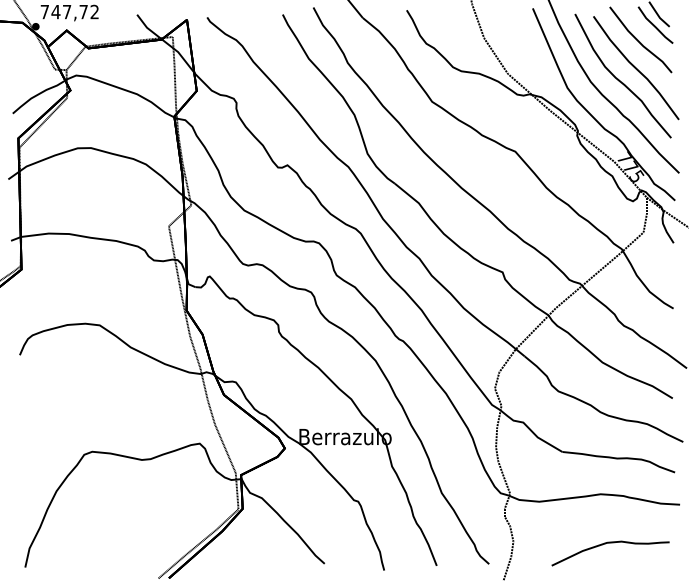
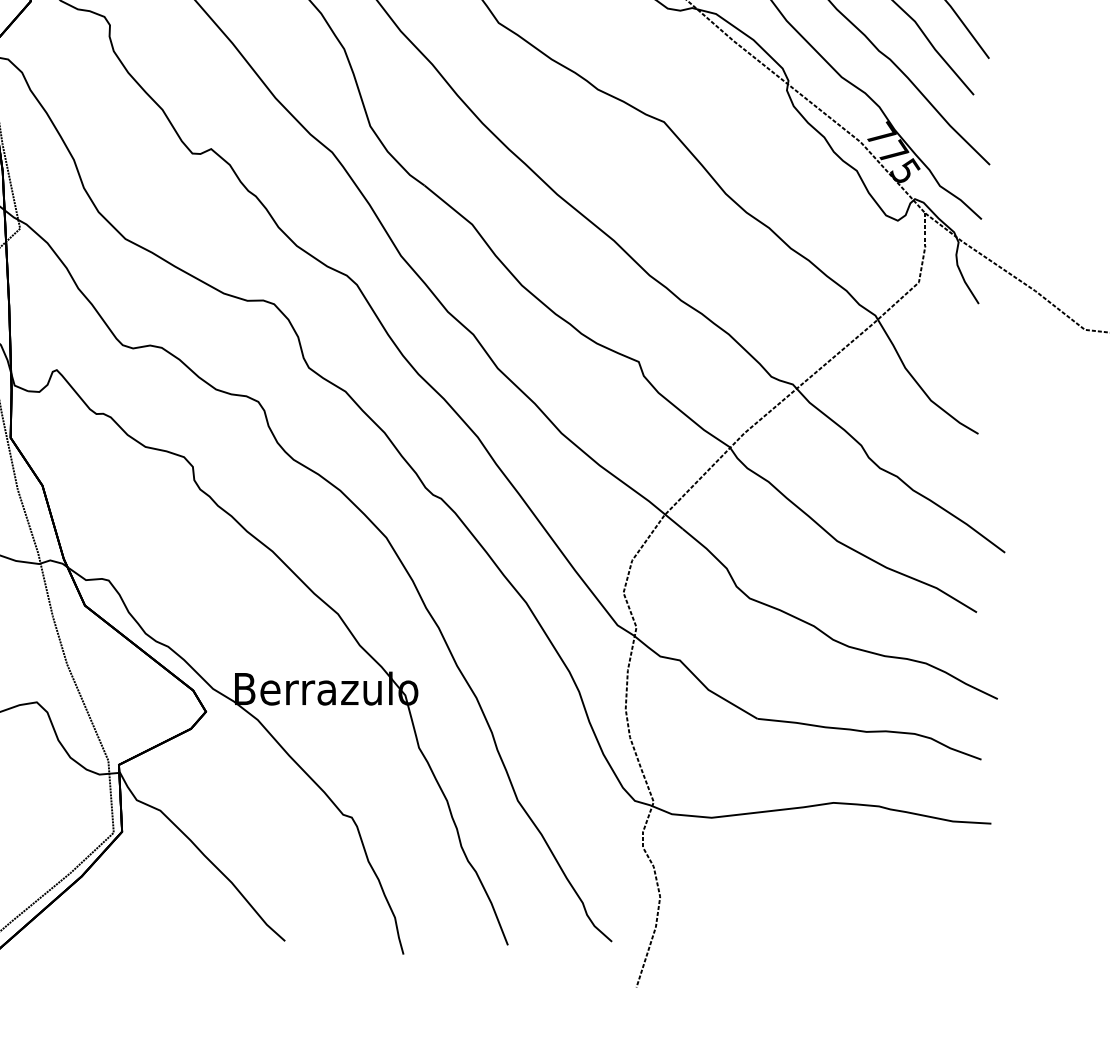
curve: (610, 543) -> (853, 900), removed

